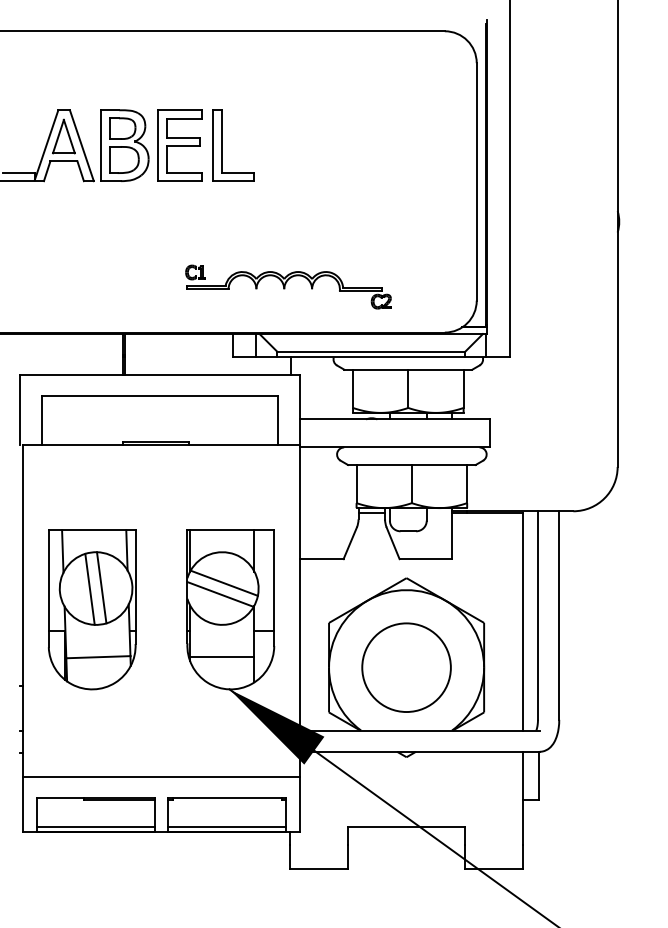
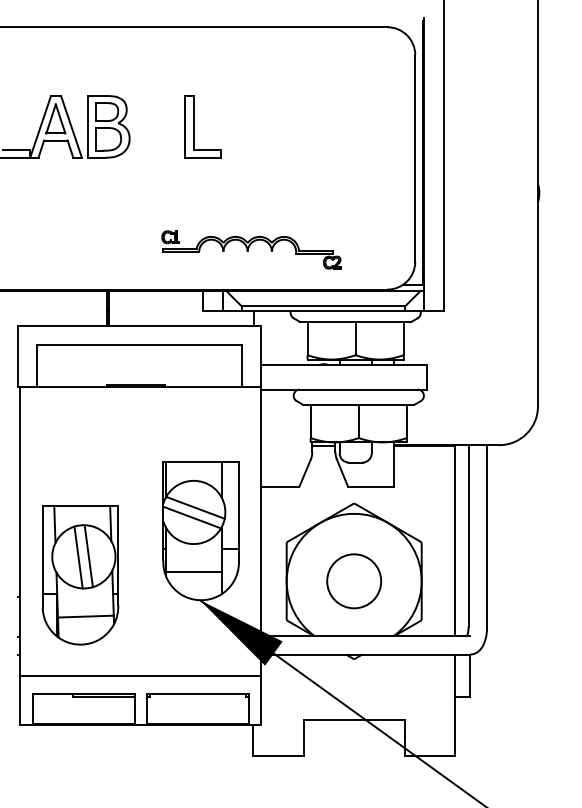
part: (179, 145) -> (156, 126), removed
part: (92, 609) -> (80, 575), moved
circle: (406, 667) -> (354, 581), size x0.7
line: (95, 826) -> (83, 719), removed
line: (226, 826) -> (197, 719), removed

